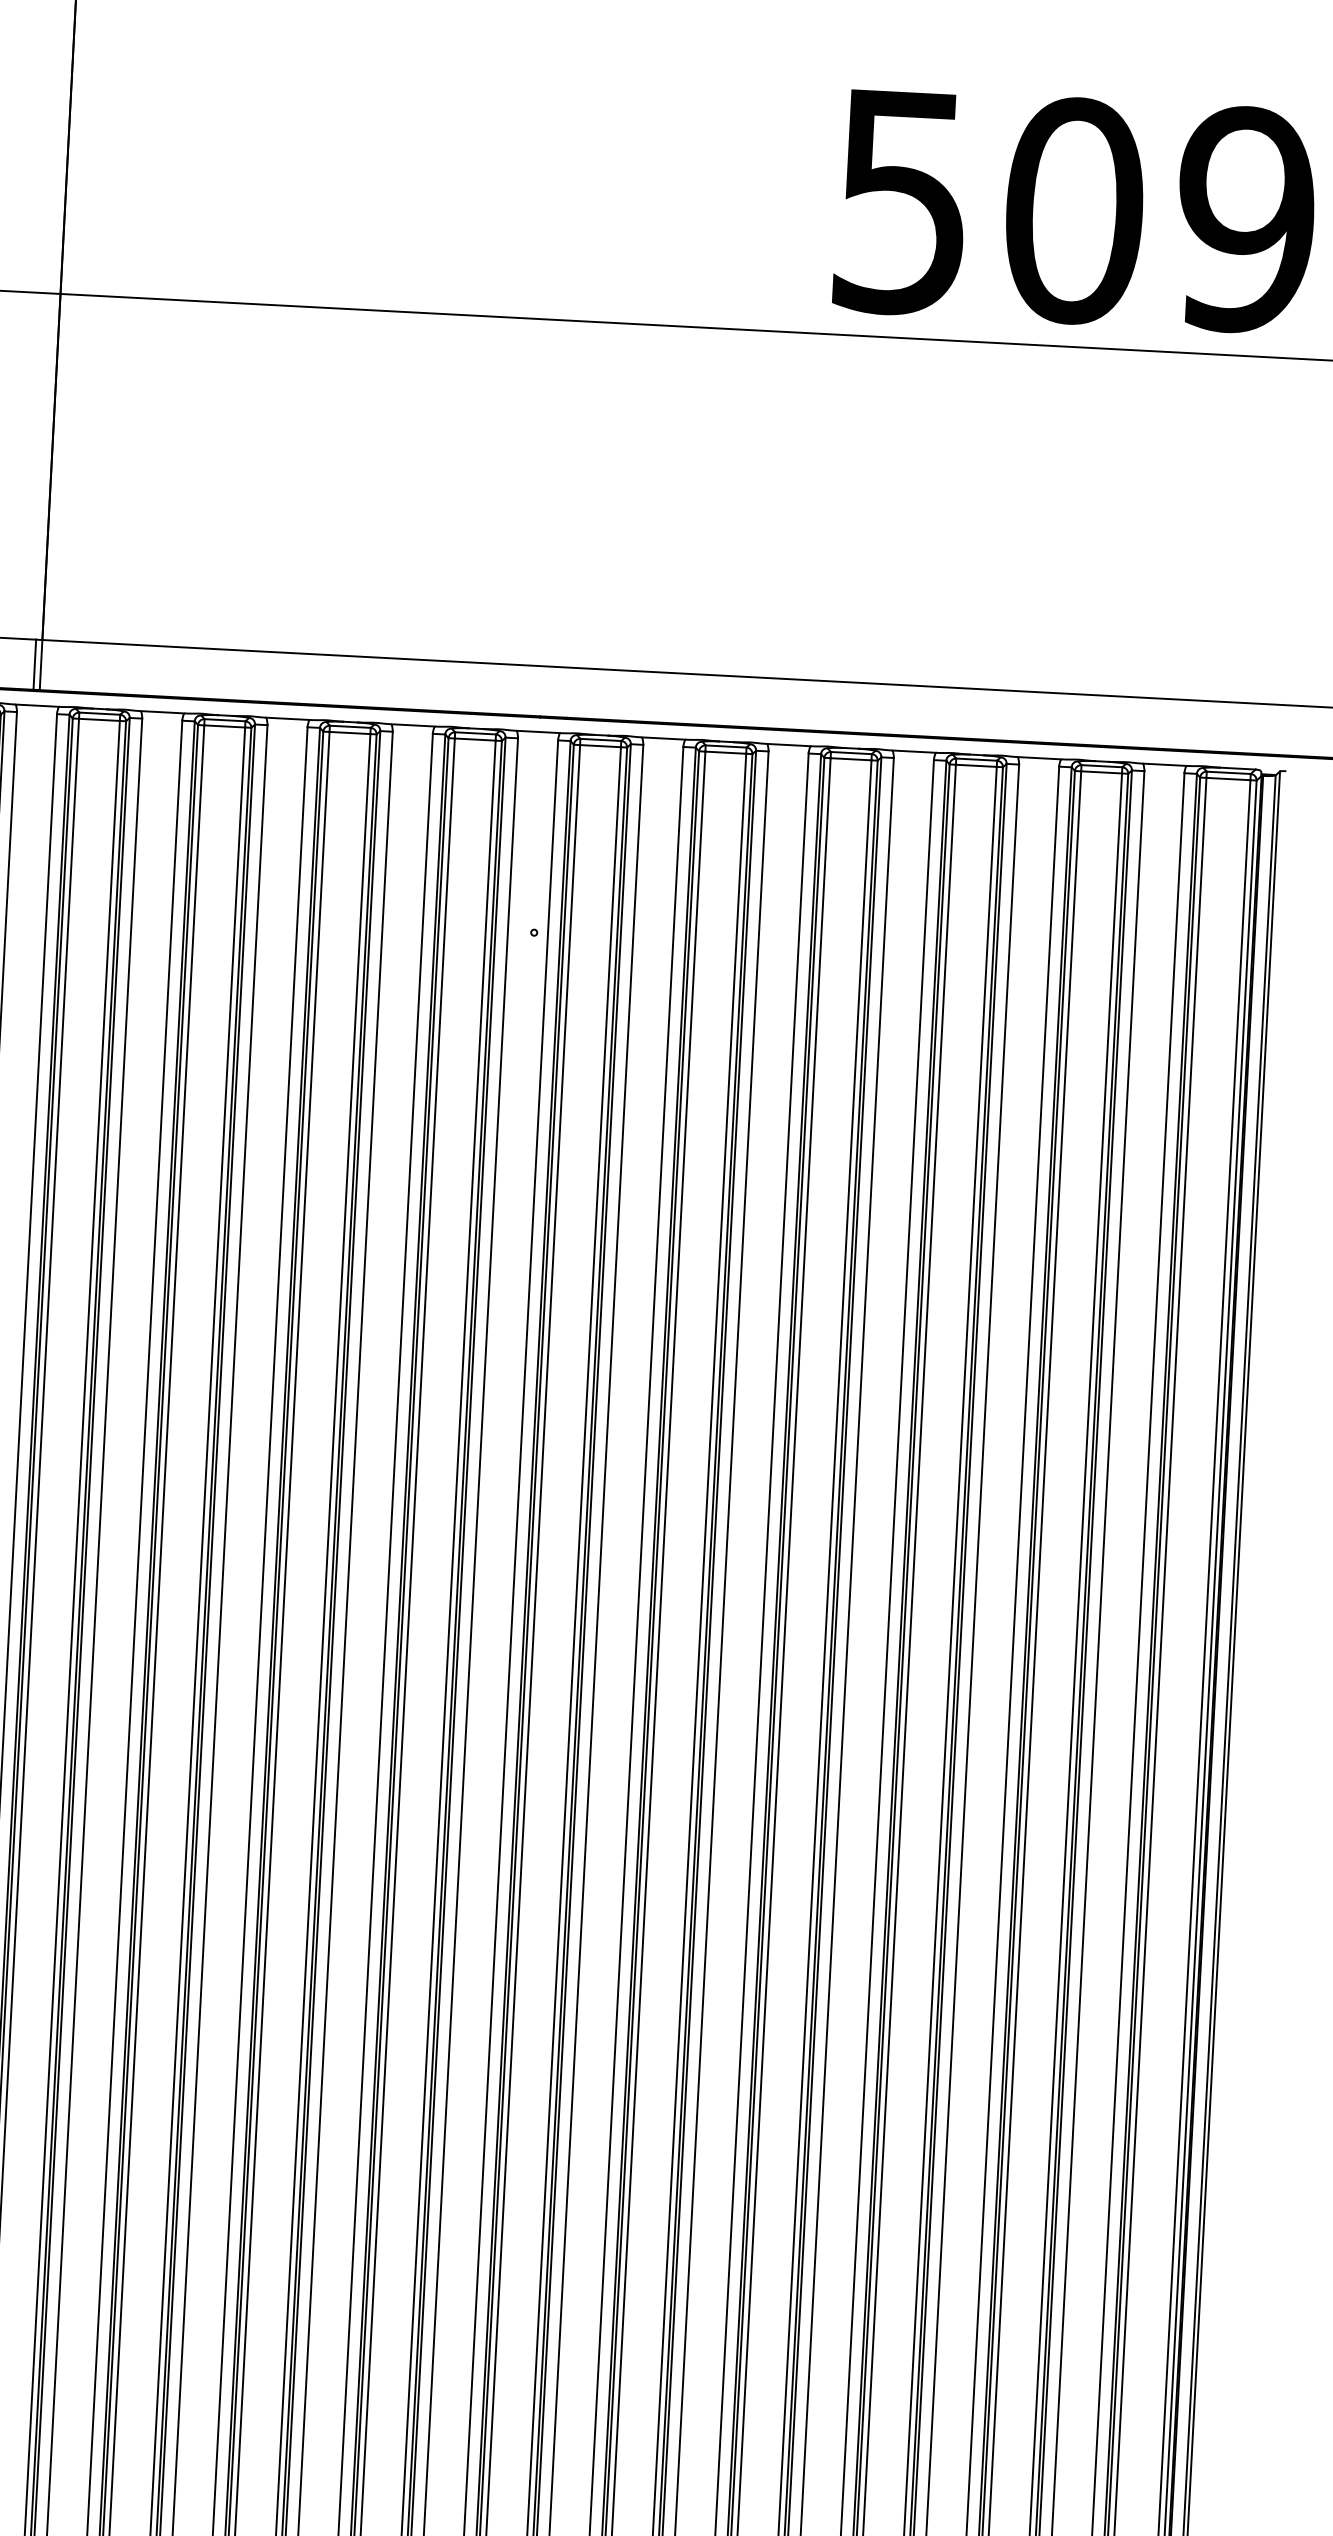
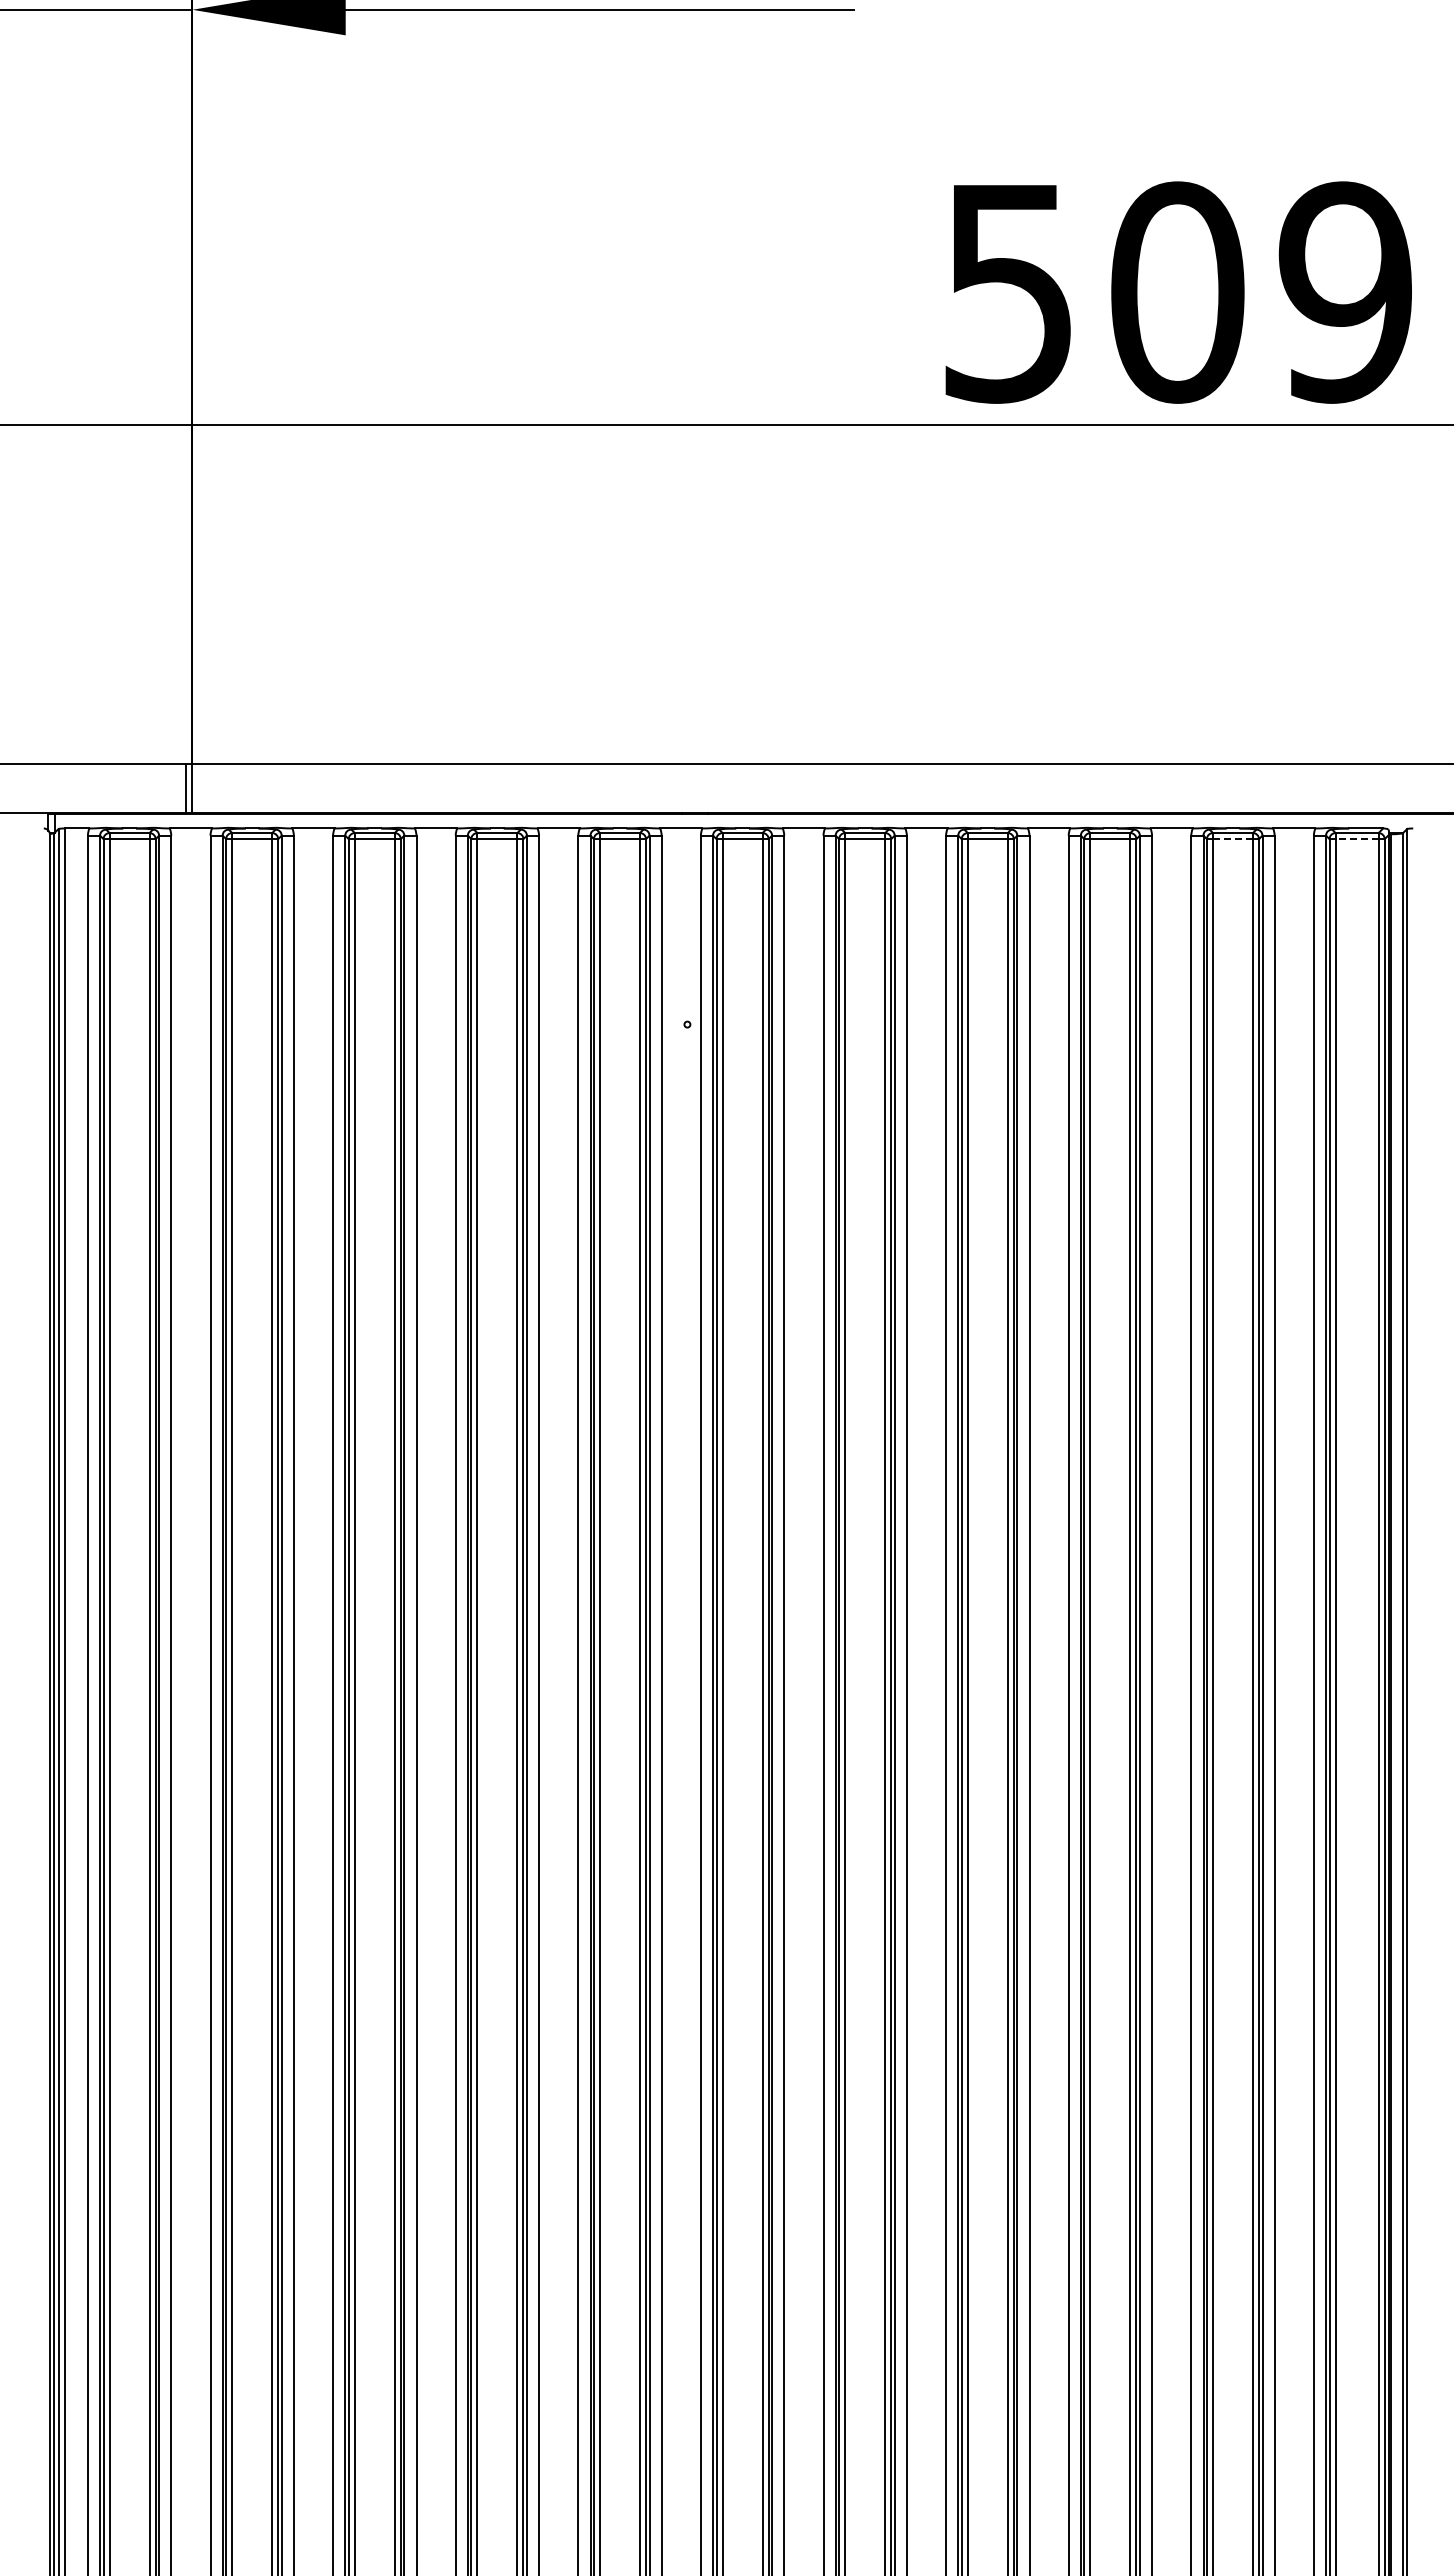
line: (1102, 772) -> (1233, 839), solid -> dashed
line: (1228, 779) -> (1357, 839), solid -> dashed

